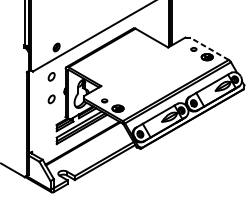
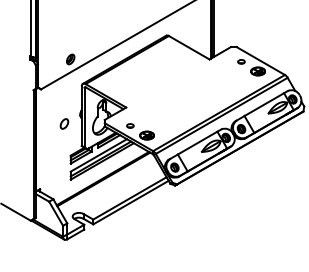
line: (209, 49) -> (260, 61), dashed -> solid
part: (51, 76) -> (64, 95), removed

